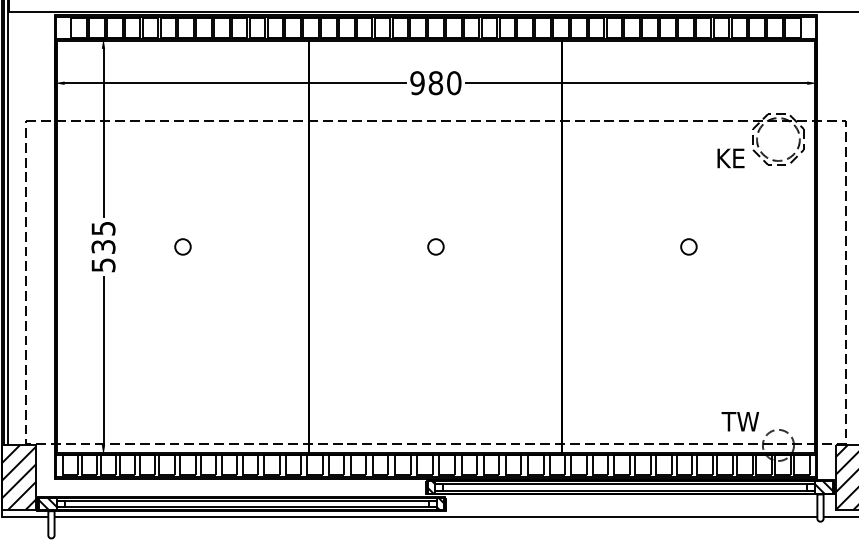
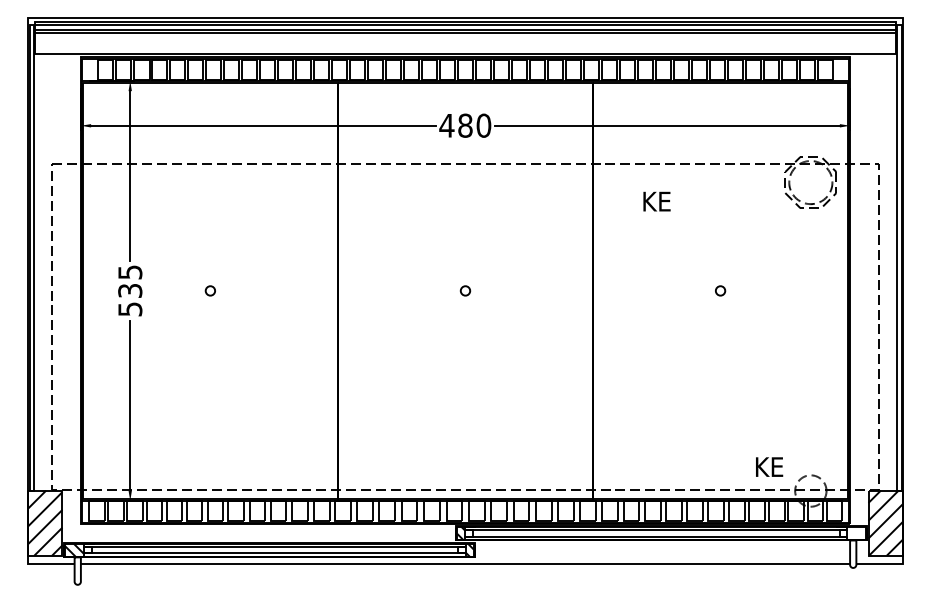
text: (417, 82) -> (446, 125), 980 -> 480
text: (730, 158) -> (656, 201), moved
circle: (183, 246) -> (210, 290), size x0.6
circle: (435, 246) -> (465, 290), size x0.6
circle: (688, 246) -> (720, 290), size x0.6
text: (740, 421) -> (772, 466), TW -> KE
hatch: (823, 487) -> (856, 533), removed

